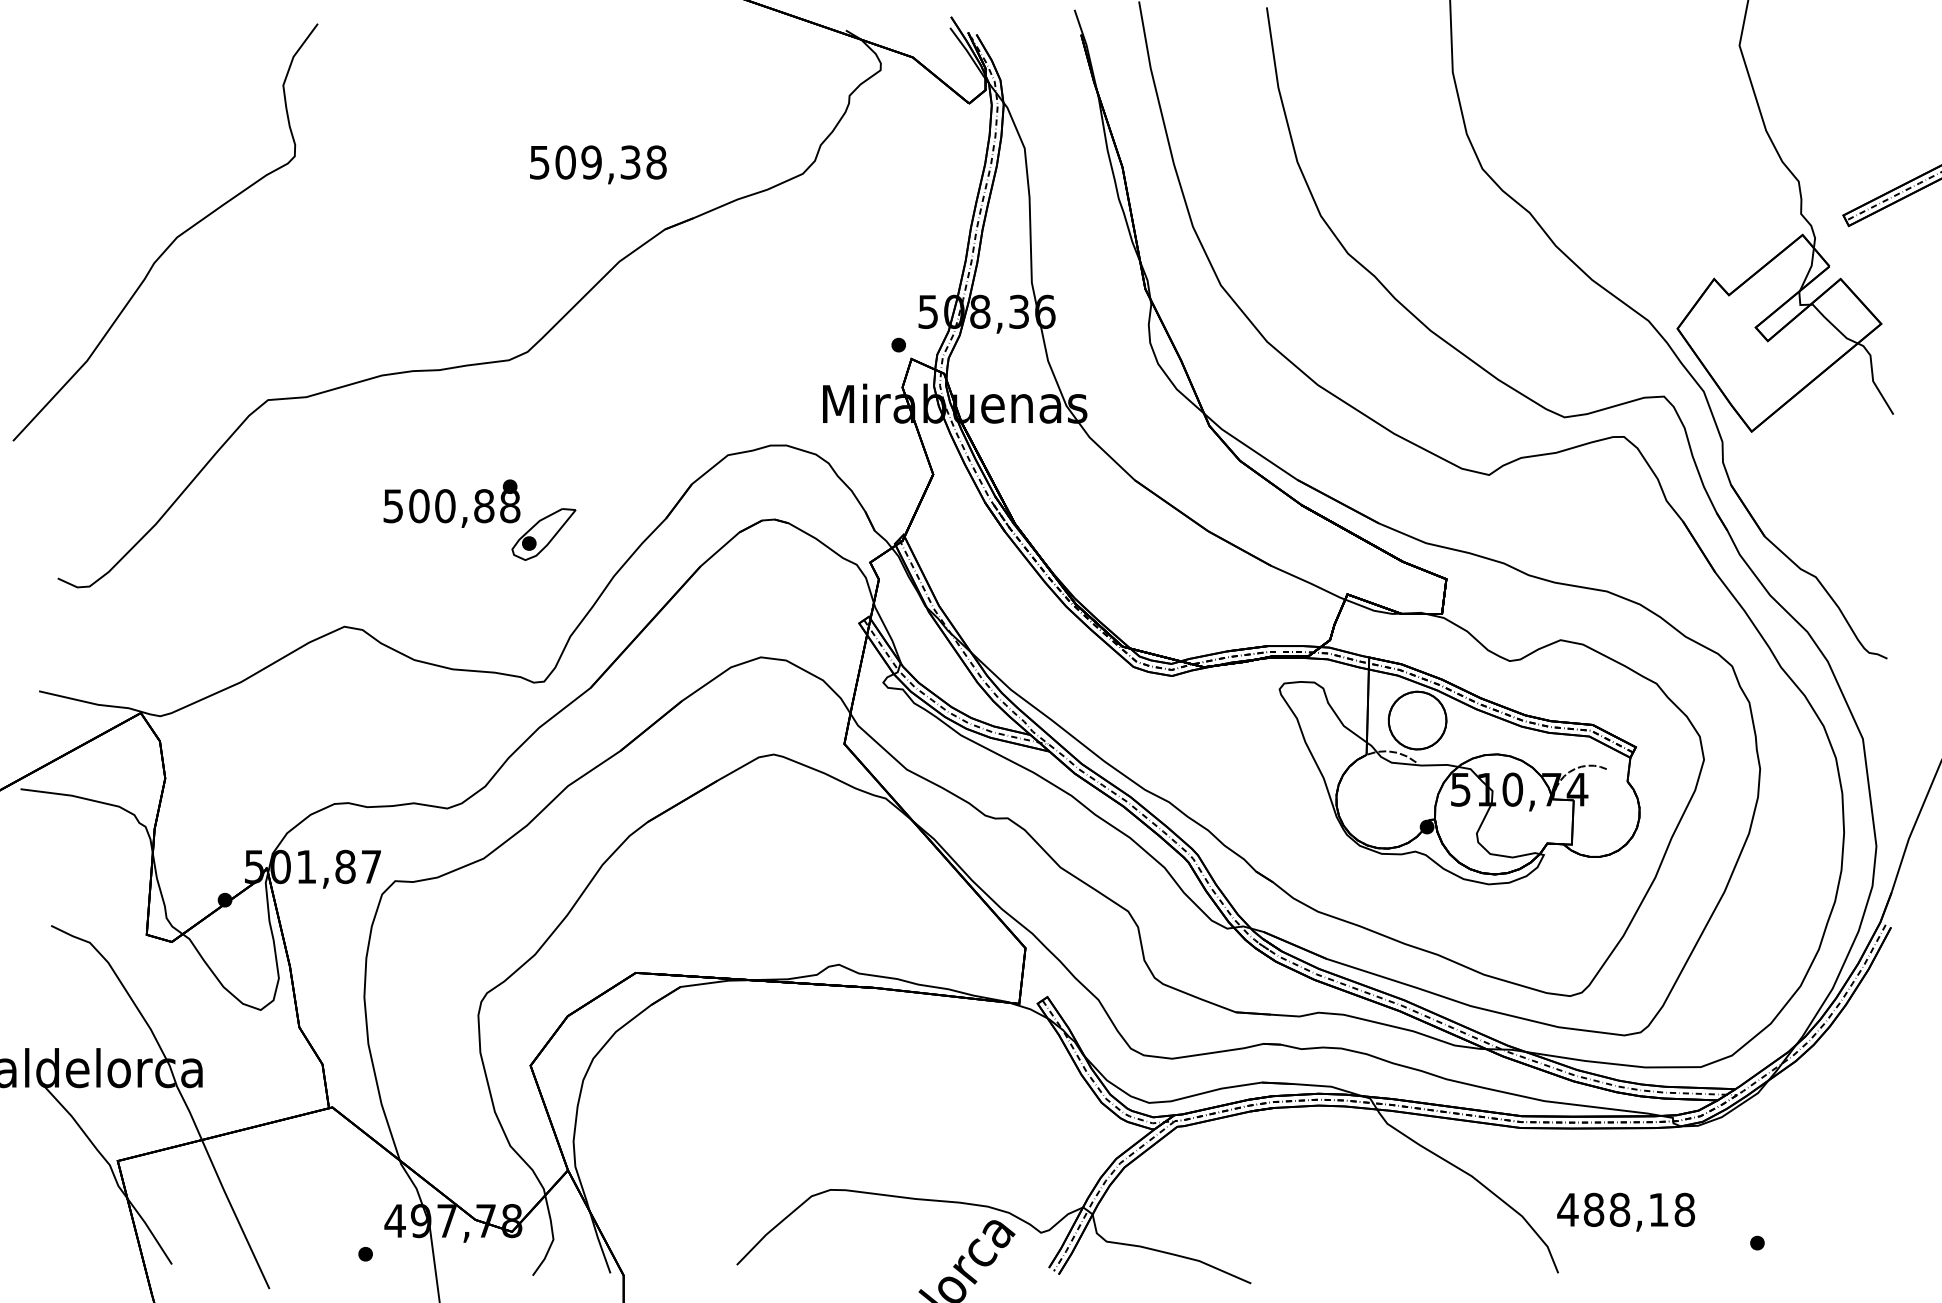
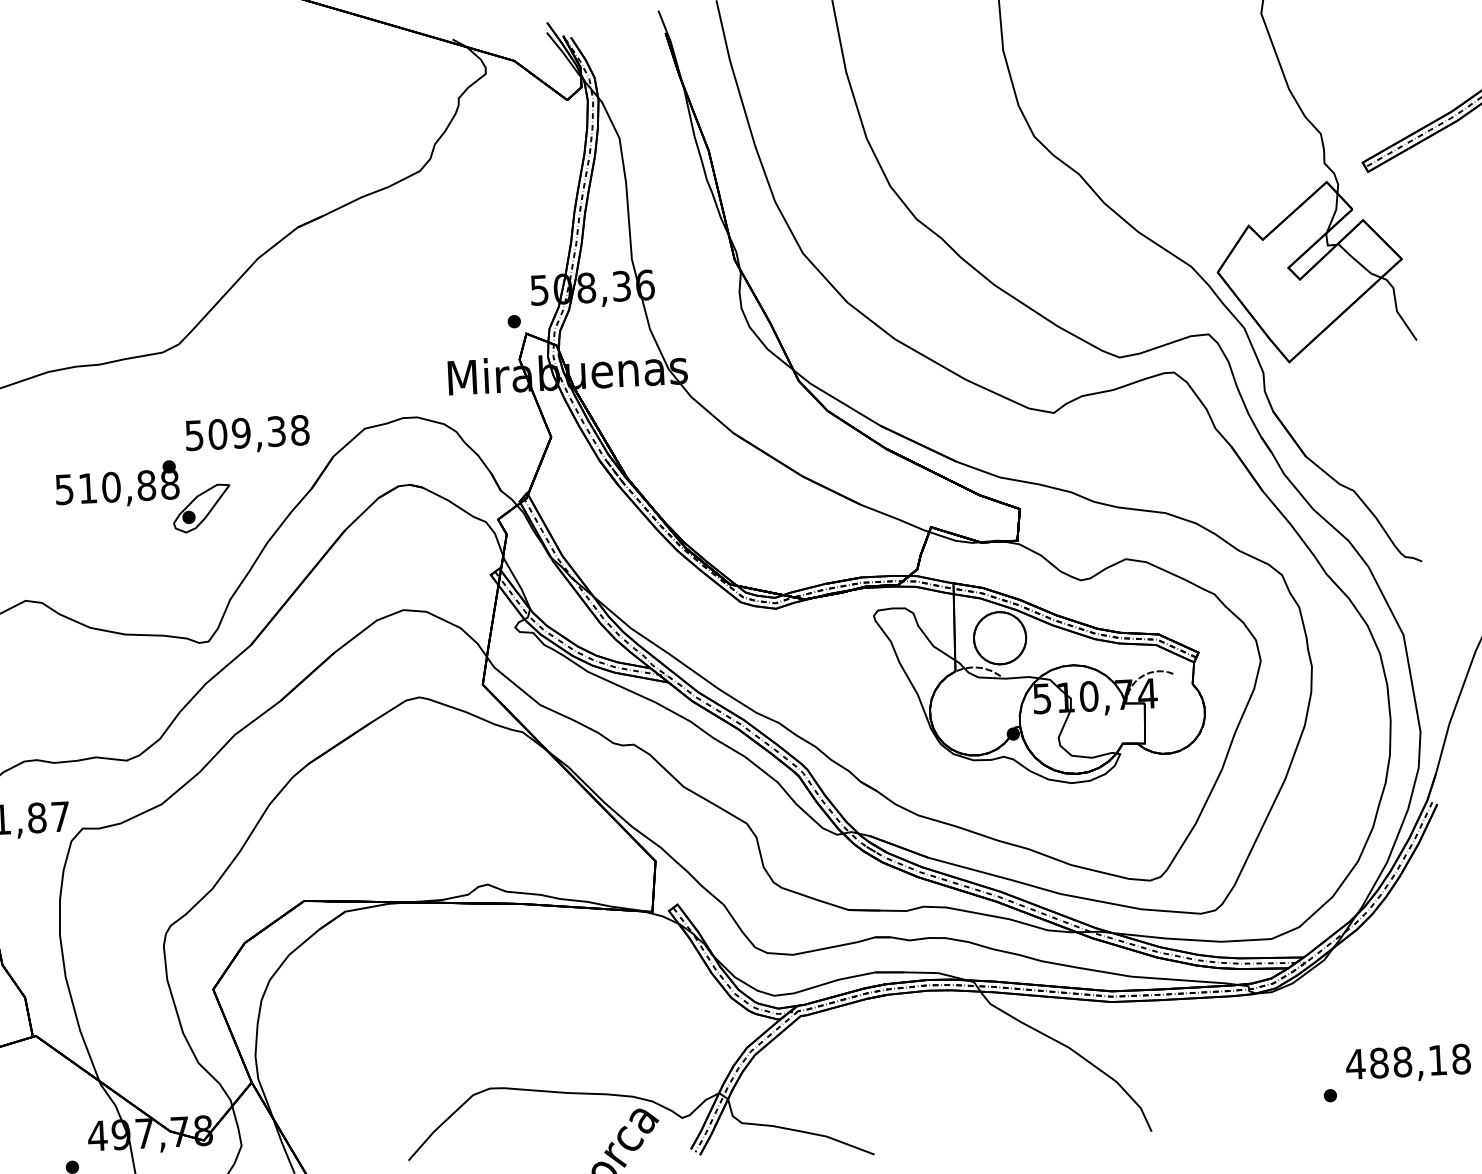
text: (598, 164) -> (247, 434), moved
text: (419, 506) -> (88, 488), 500,88 -> 510,88
text: (1625, 1211) -> (1407, 1063), moved

